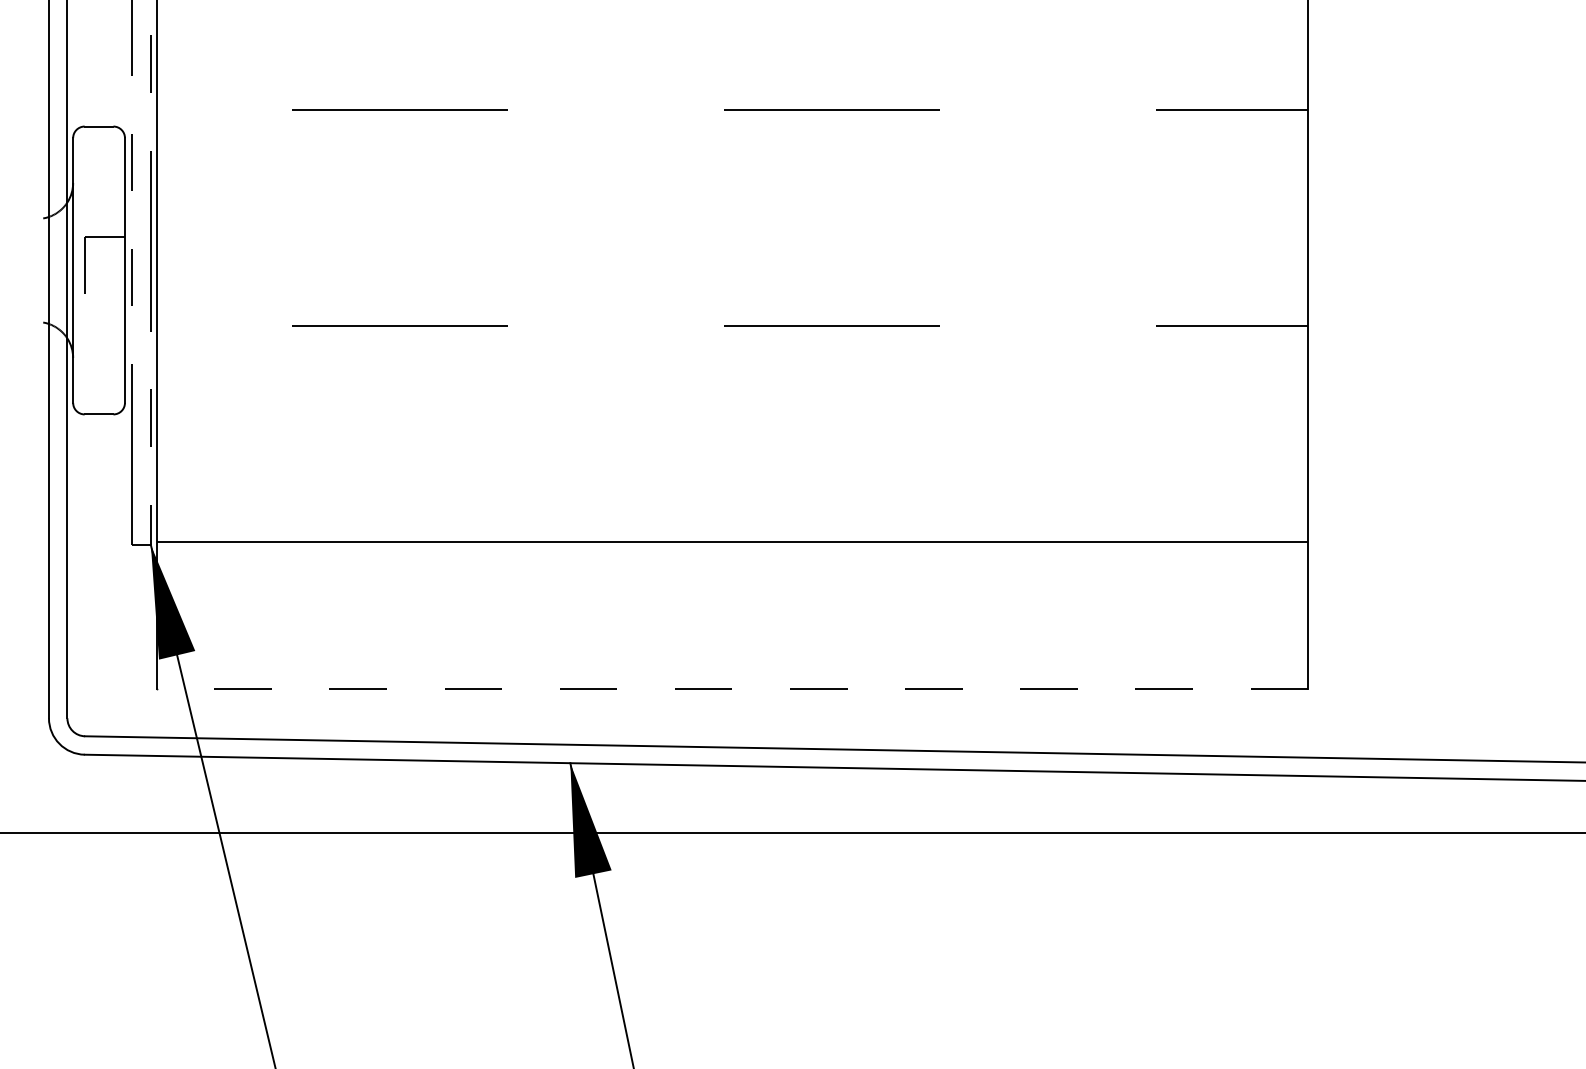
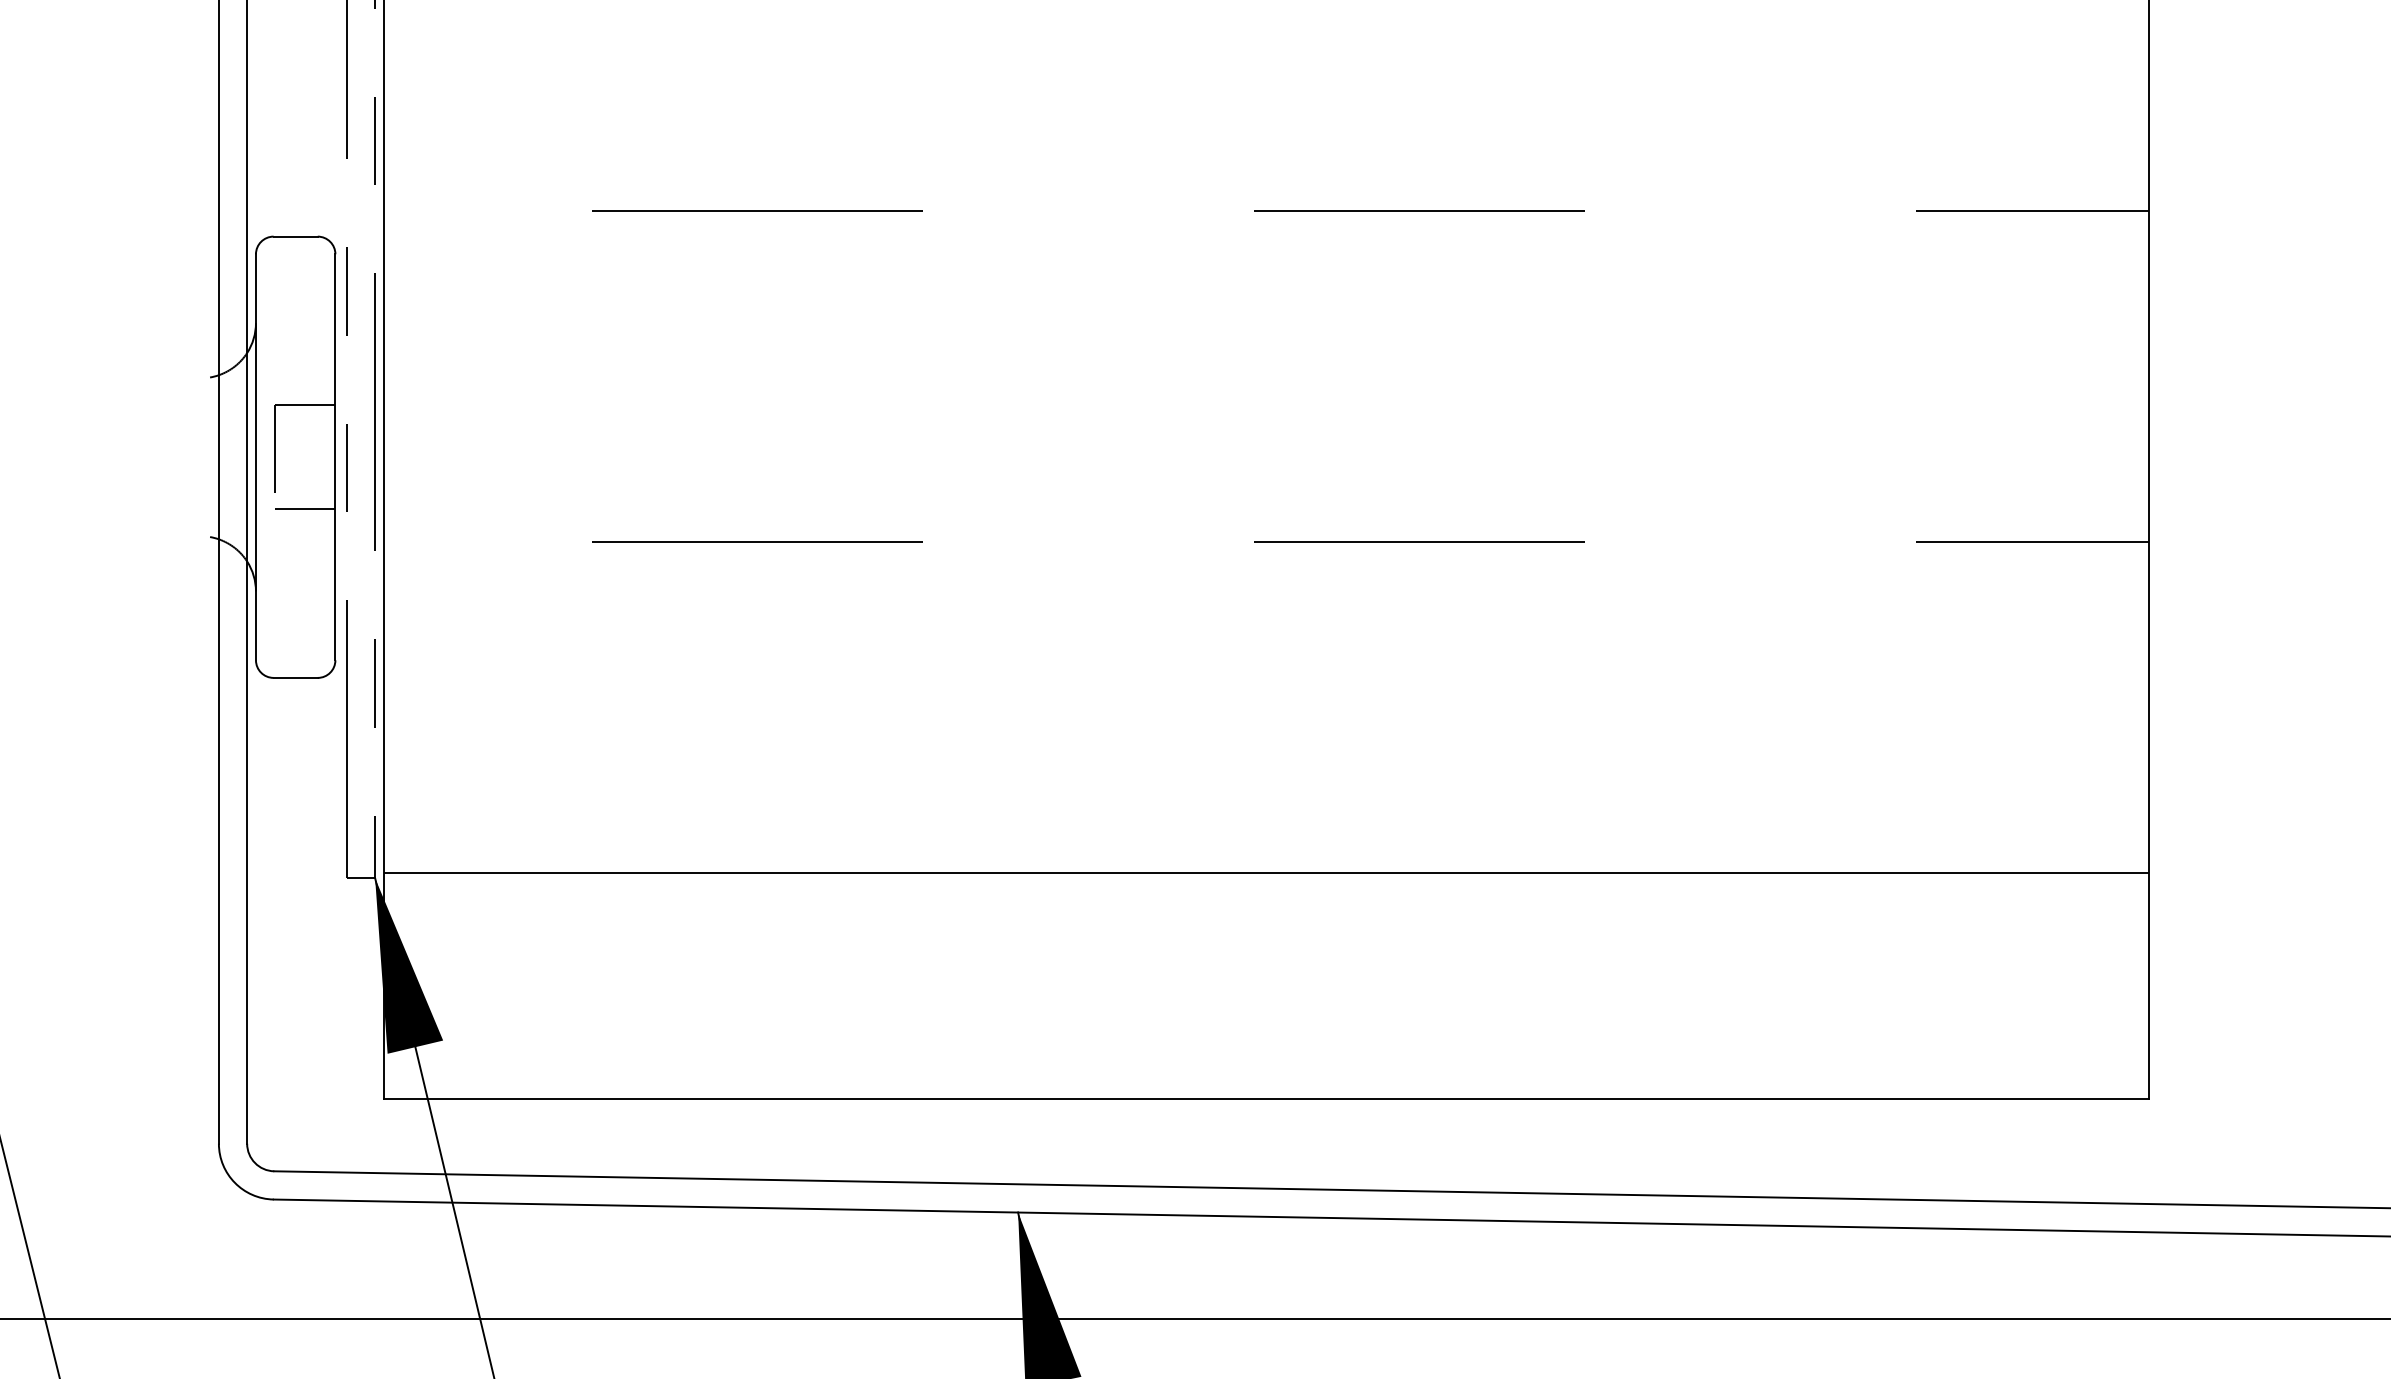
line: (104, 304) -> (304, 509), added
line: (732, 689) -> (1266, 1099), dashed -> solid

